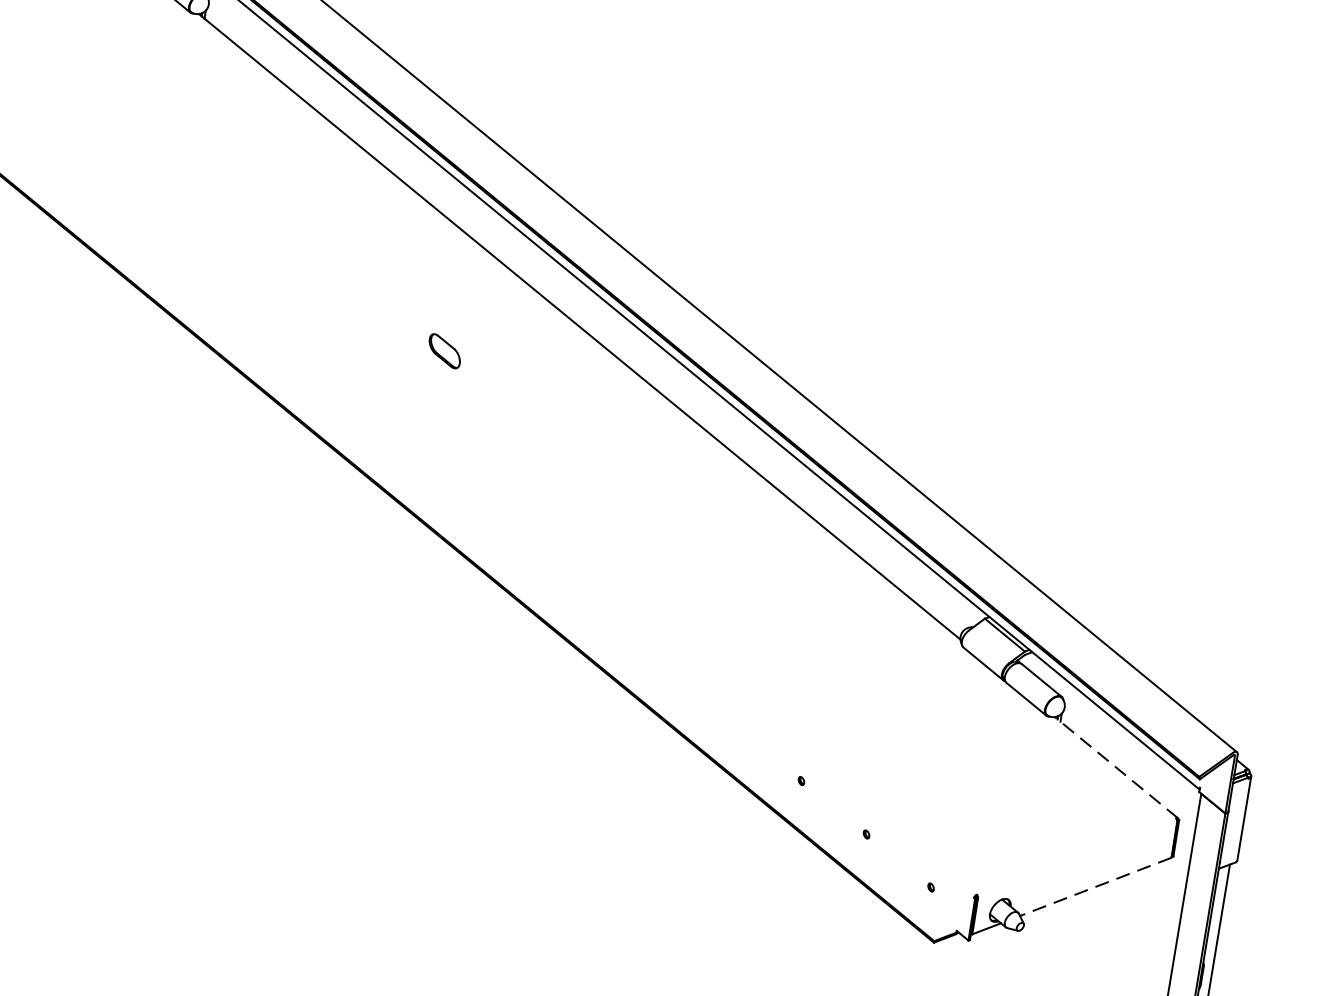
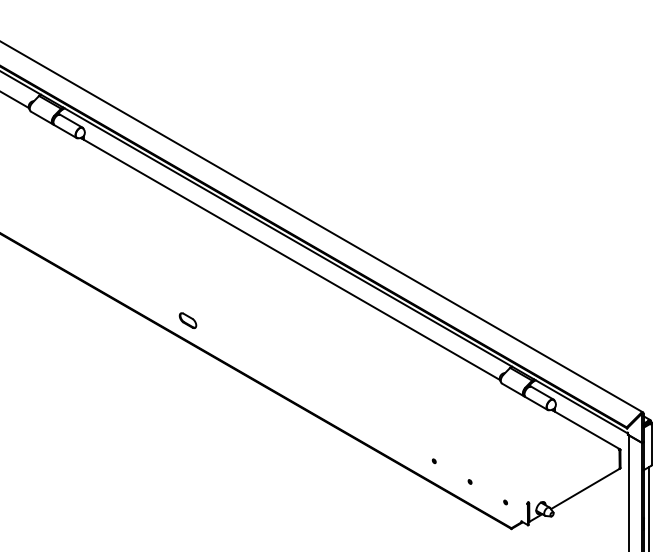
part: (443, 350) -> (187, 320), moved
line: (1115, 767) -> (585, 429), dashed -> solid
line: (1096, 886) -> (585, 488), dashed -> solid

